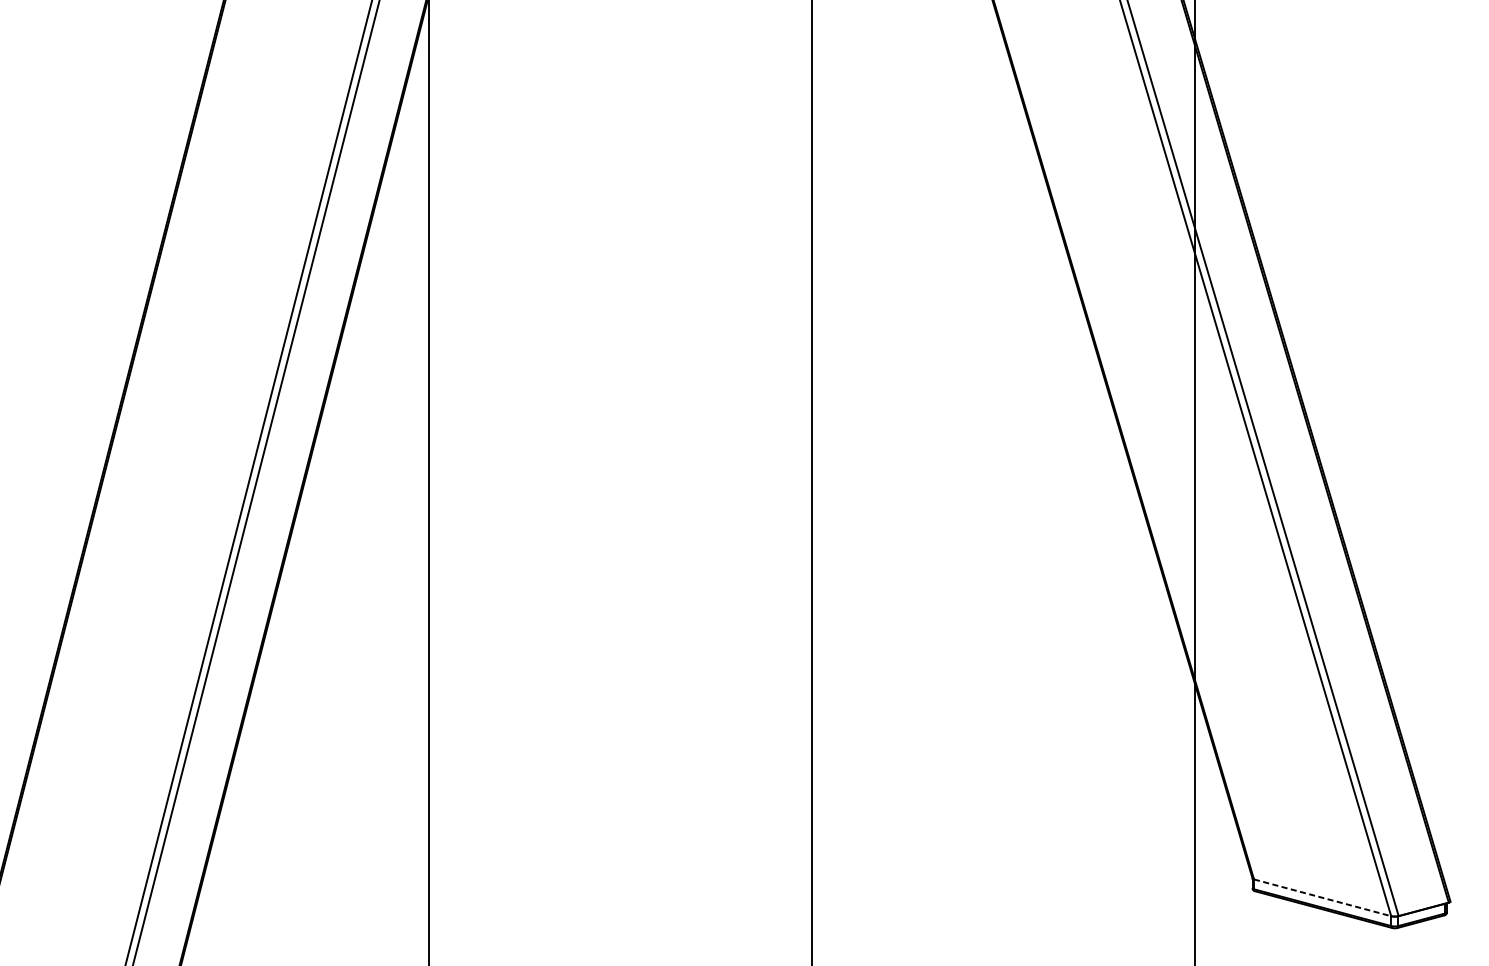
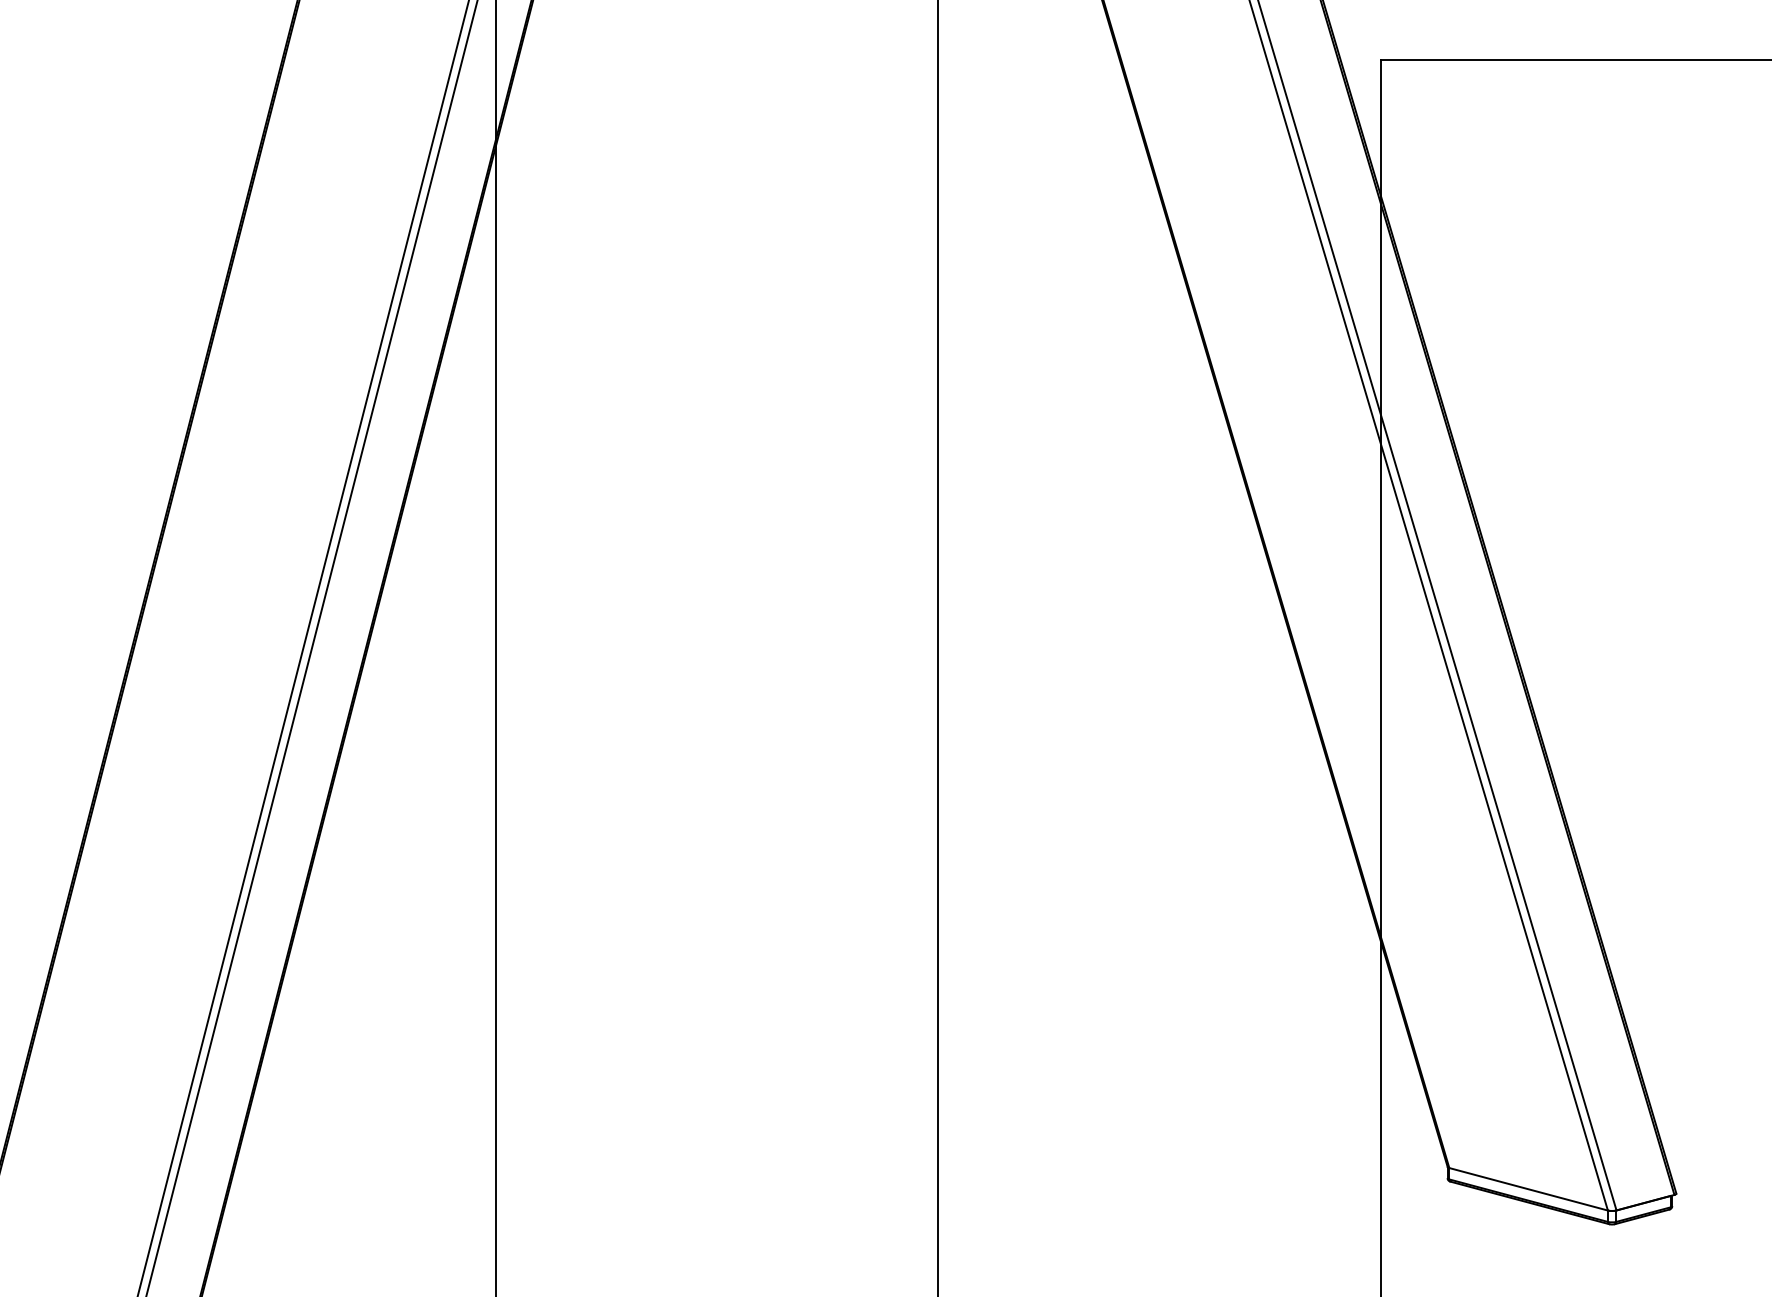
line: (1323, 898) -> (1529, 1189), dashed -> solid

